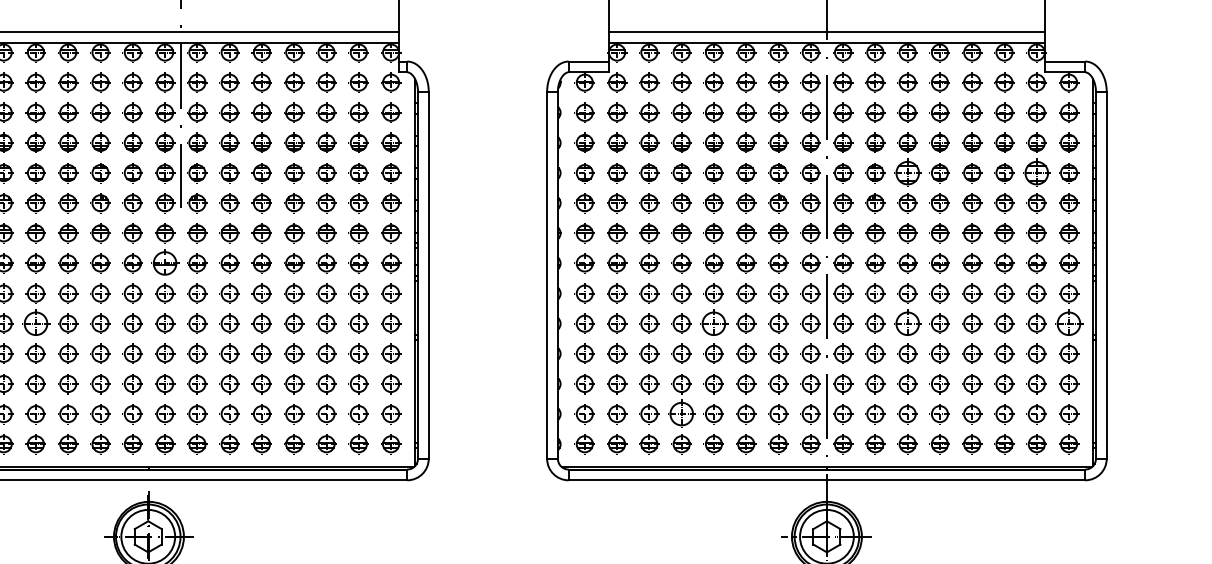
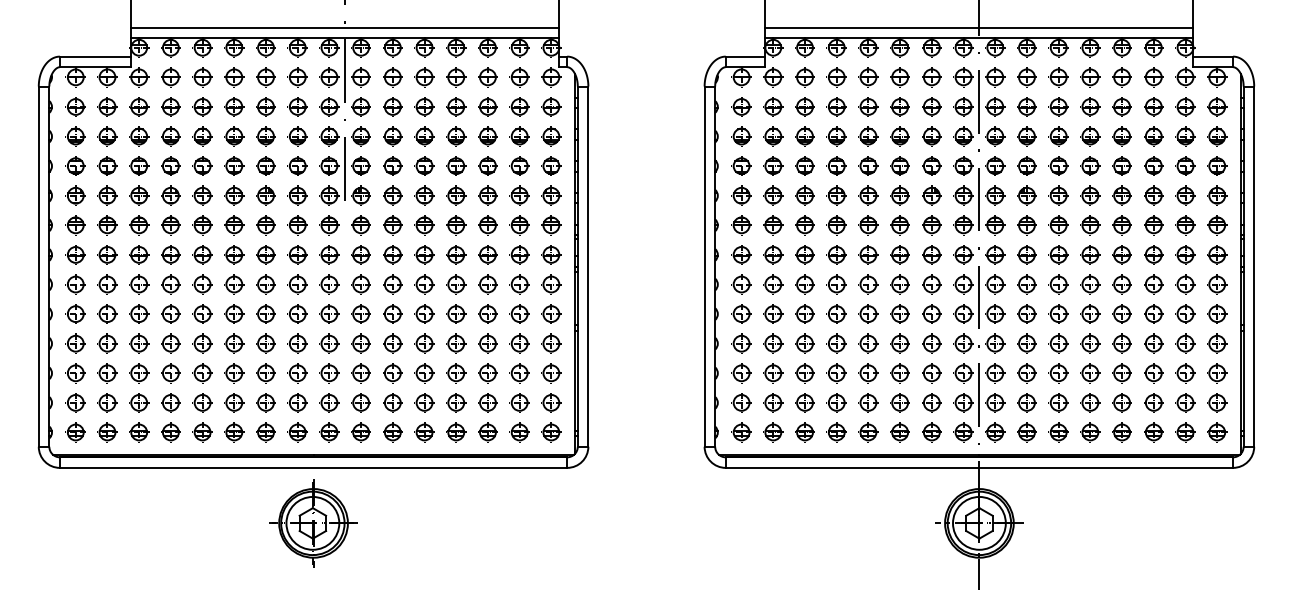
part: (907, 172) -> (1058, 165), size x0.71
part: (1036, 172) -> (1185, 165), size x0.71
part: (165, 263) -> (329, 254), size x0.71
part: (35, 323) -> (202, 313), size x0.71
part: (714, 323) -> (868, 313), size x0.71
part: (907, 323) -> (1058, 313), size x0.71
part: (1069, 323) -> (1217, 313), size x0.71
part: (681, 413) -> (836, 402), size x0.71

